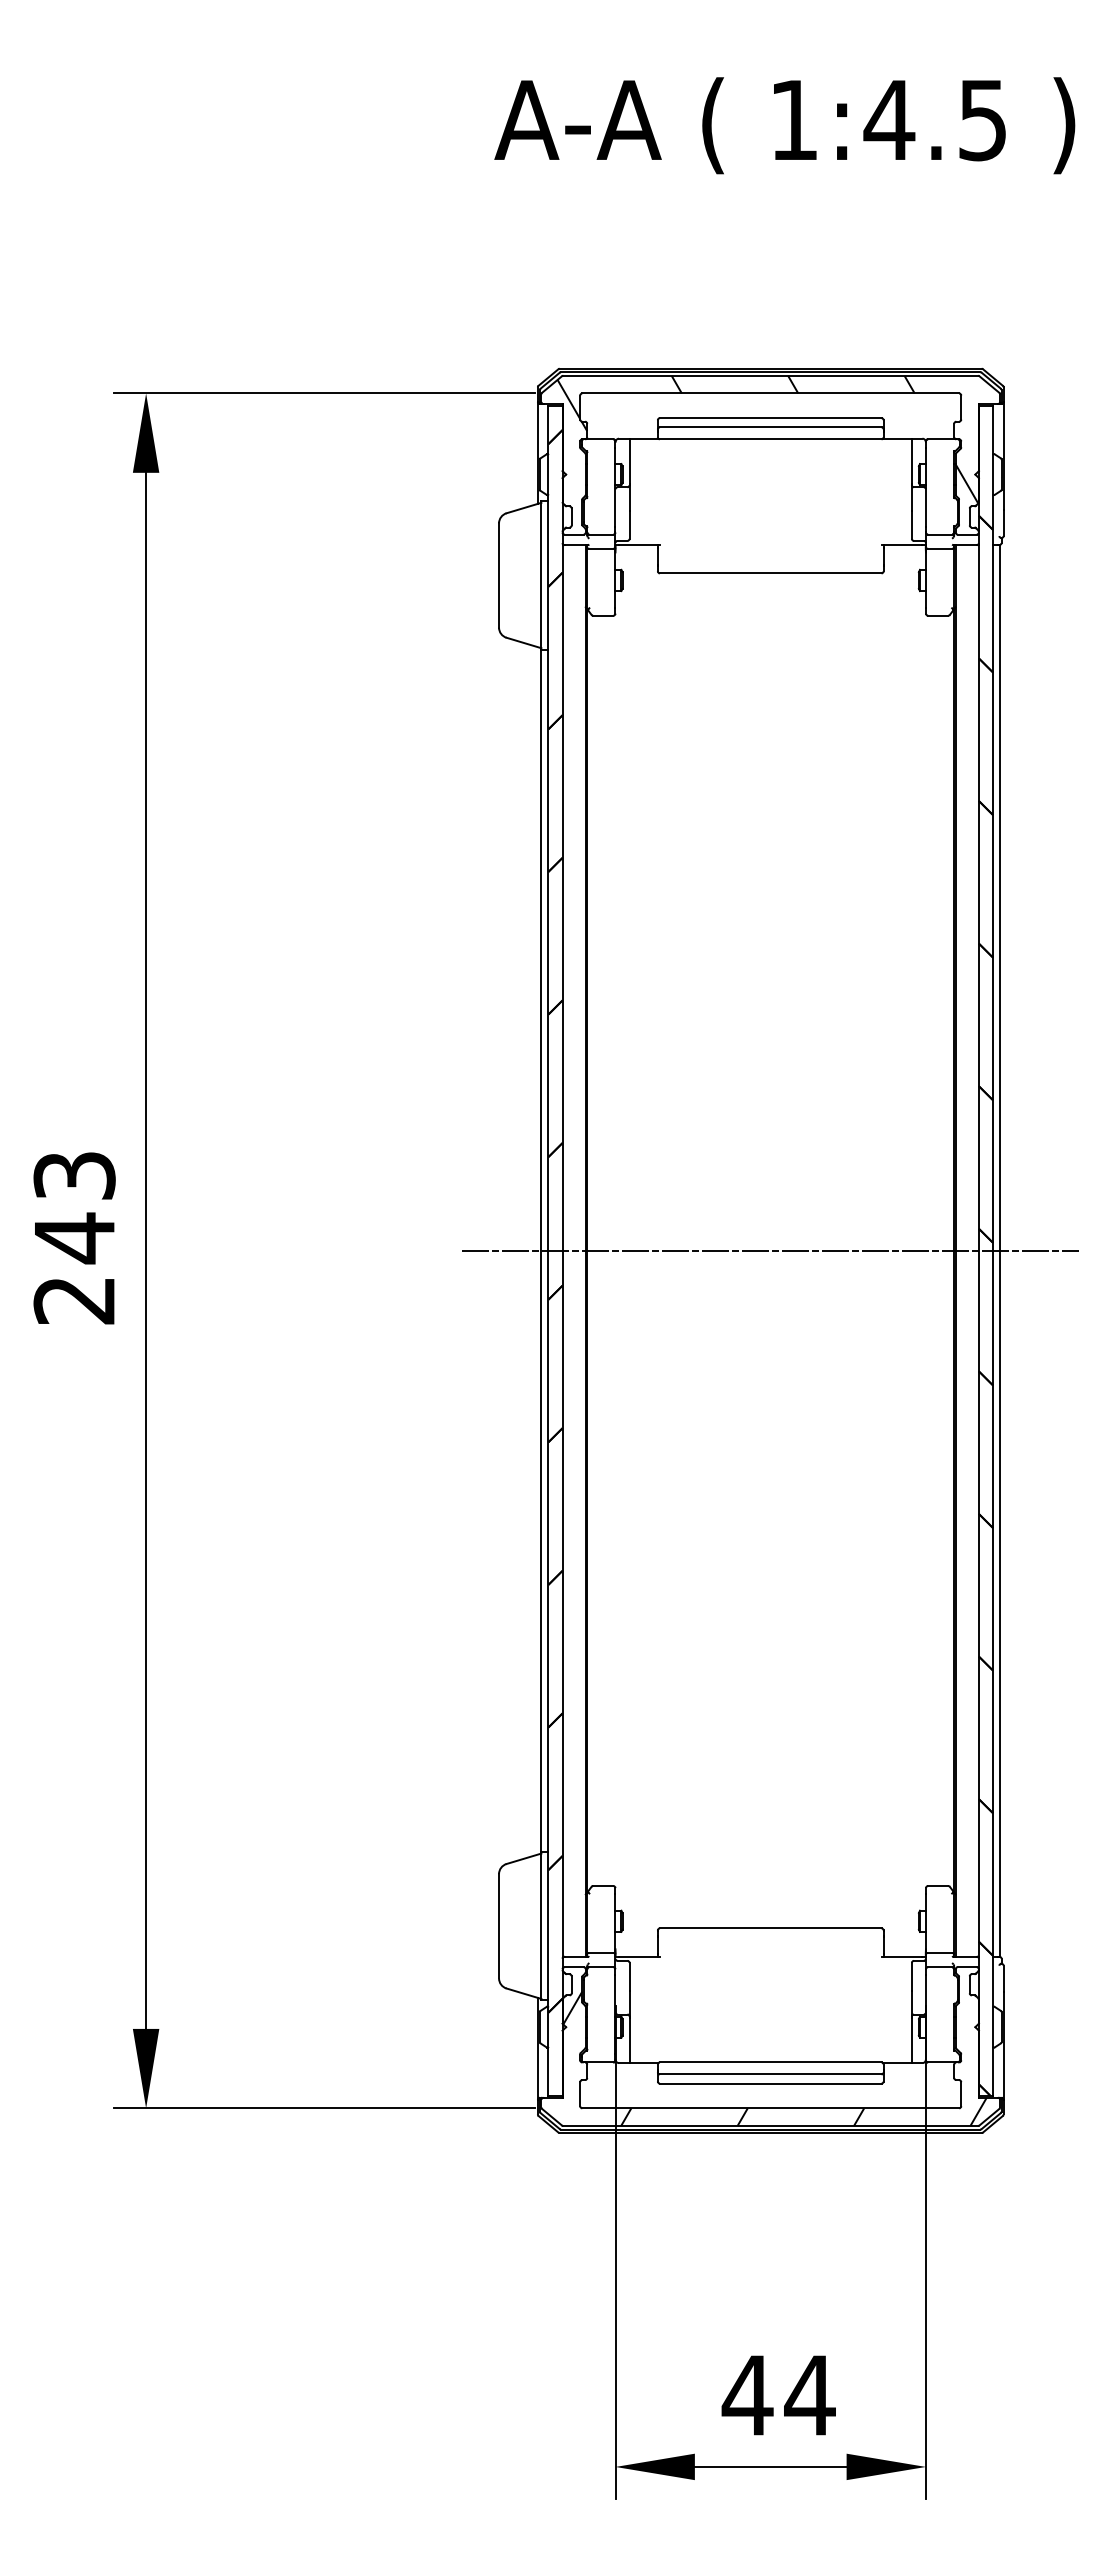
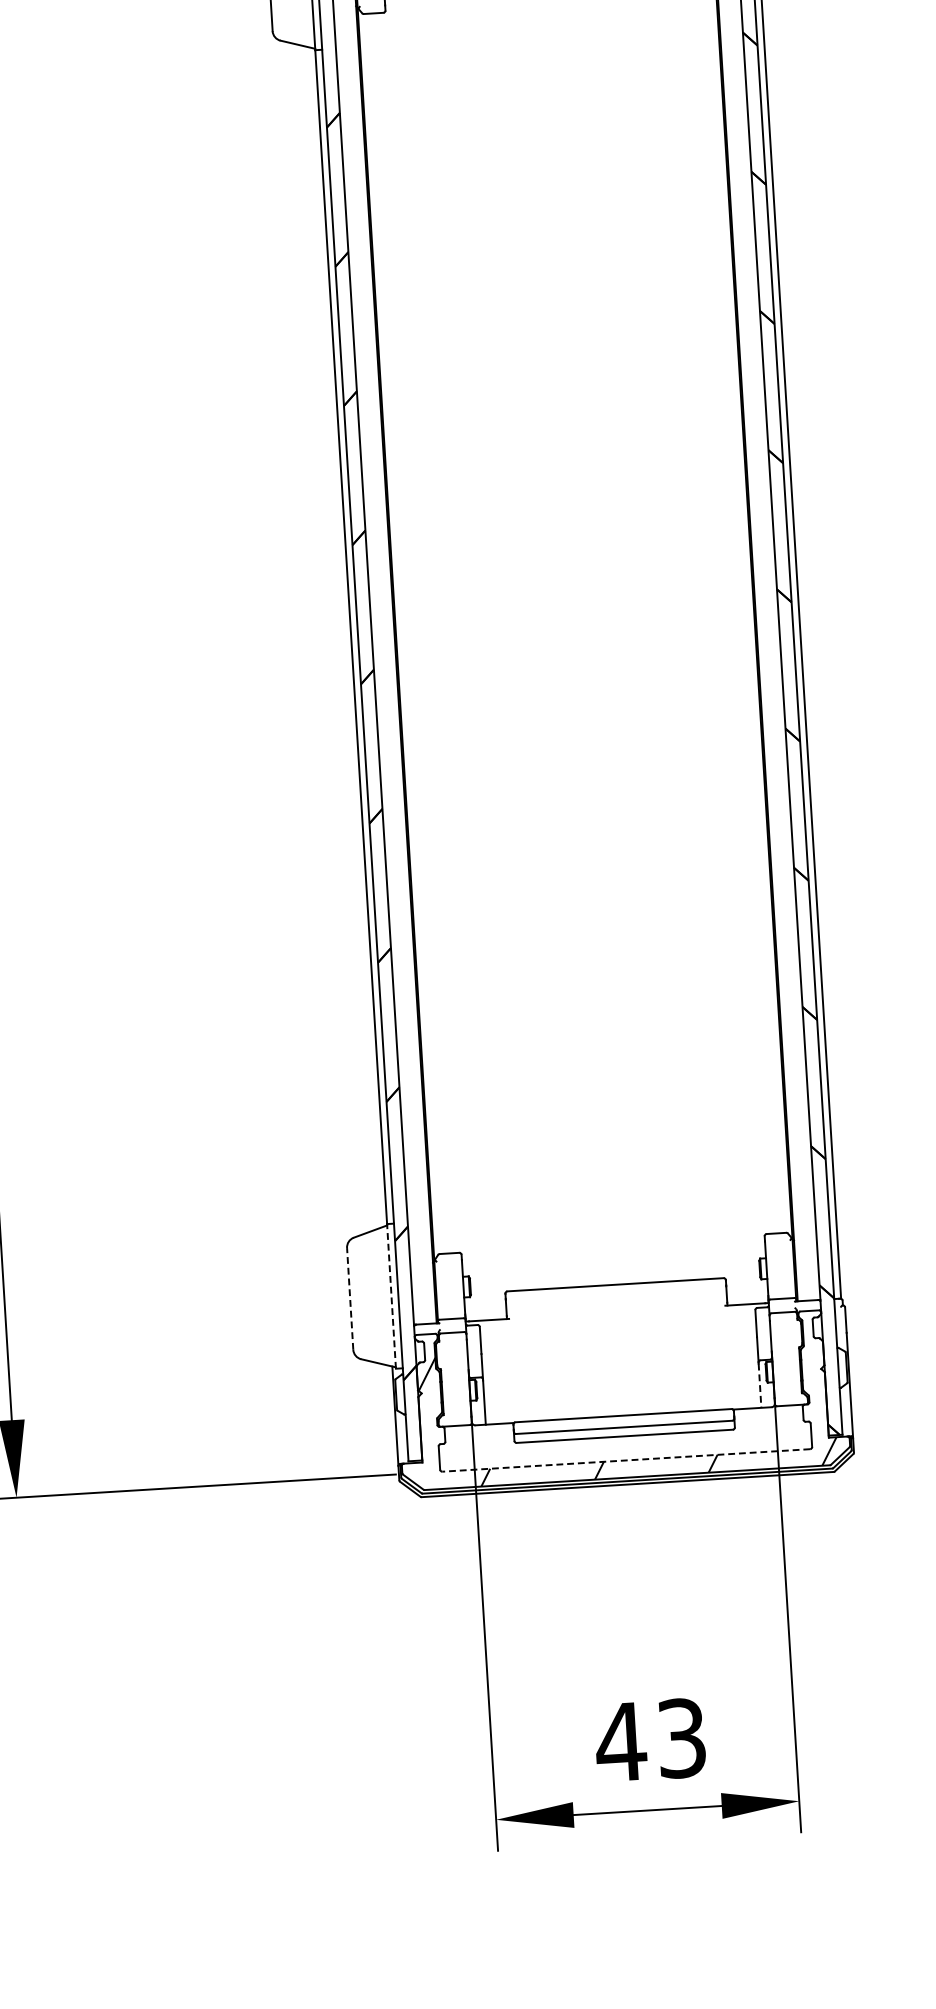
line: (770, 1250) -> (574, 623), removed
line: (499, 1925) -> (350, 1298), solid -> dashed
line: (541, 1925) -> (391, 1295), solid -> dashed
line: (911, 2040) -> (759, 1385), solid -> dashed
line: (770, 2108) -> (626, 1460), solid -> dashed
text: (809, 2395) -> (681, 1738), 44 -> 43

